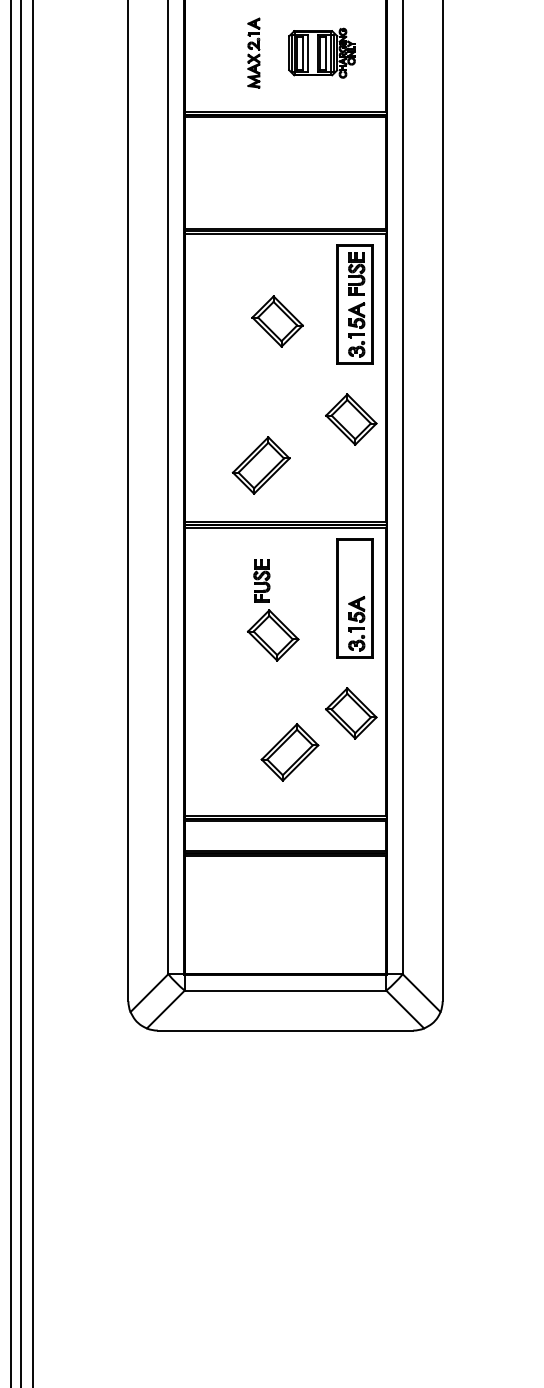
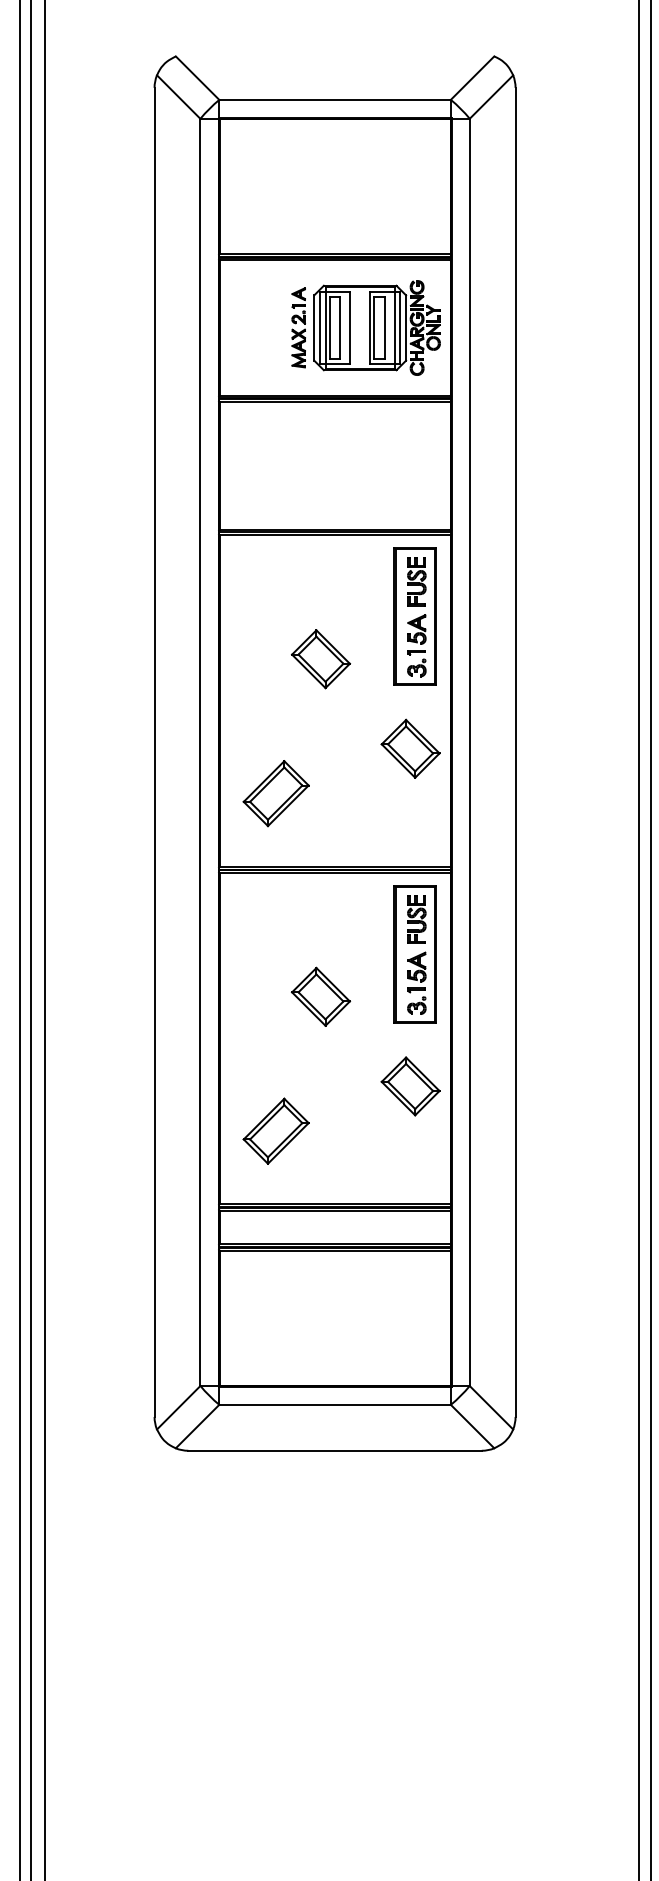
part: (321, 52) -> (376, 327), size x1.67
part: (277, 321) -> (320, 659), moved
part: (260, 465) -> (275, 793), moved
part: (261, 581) -> (416, 919), moved
part: (289, 751) -> (275, 1130), moved

